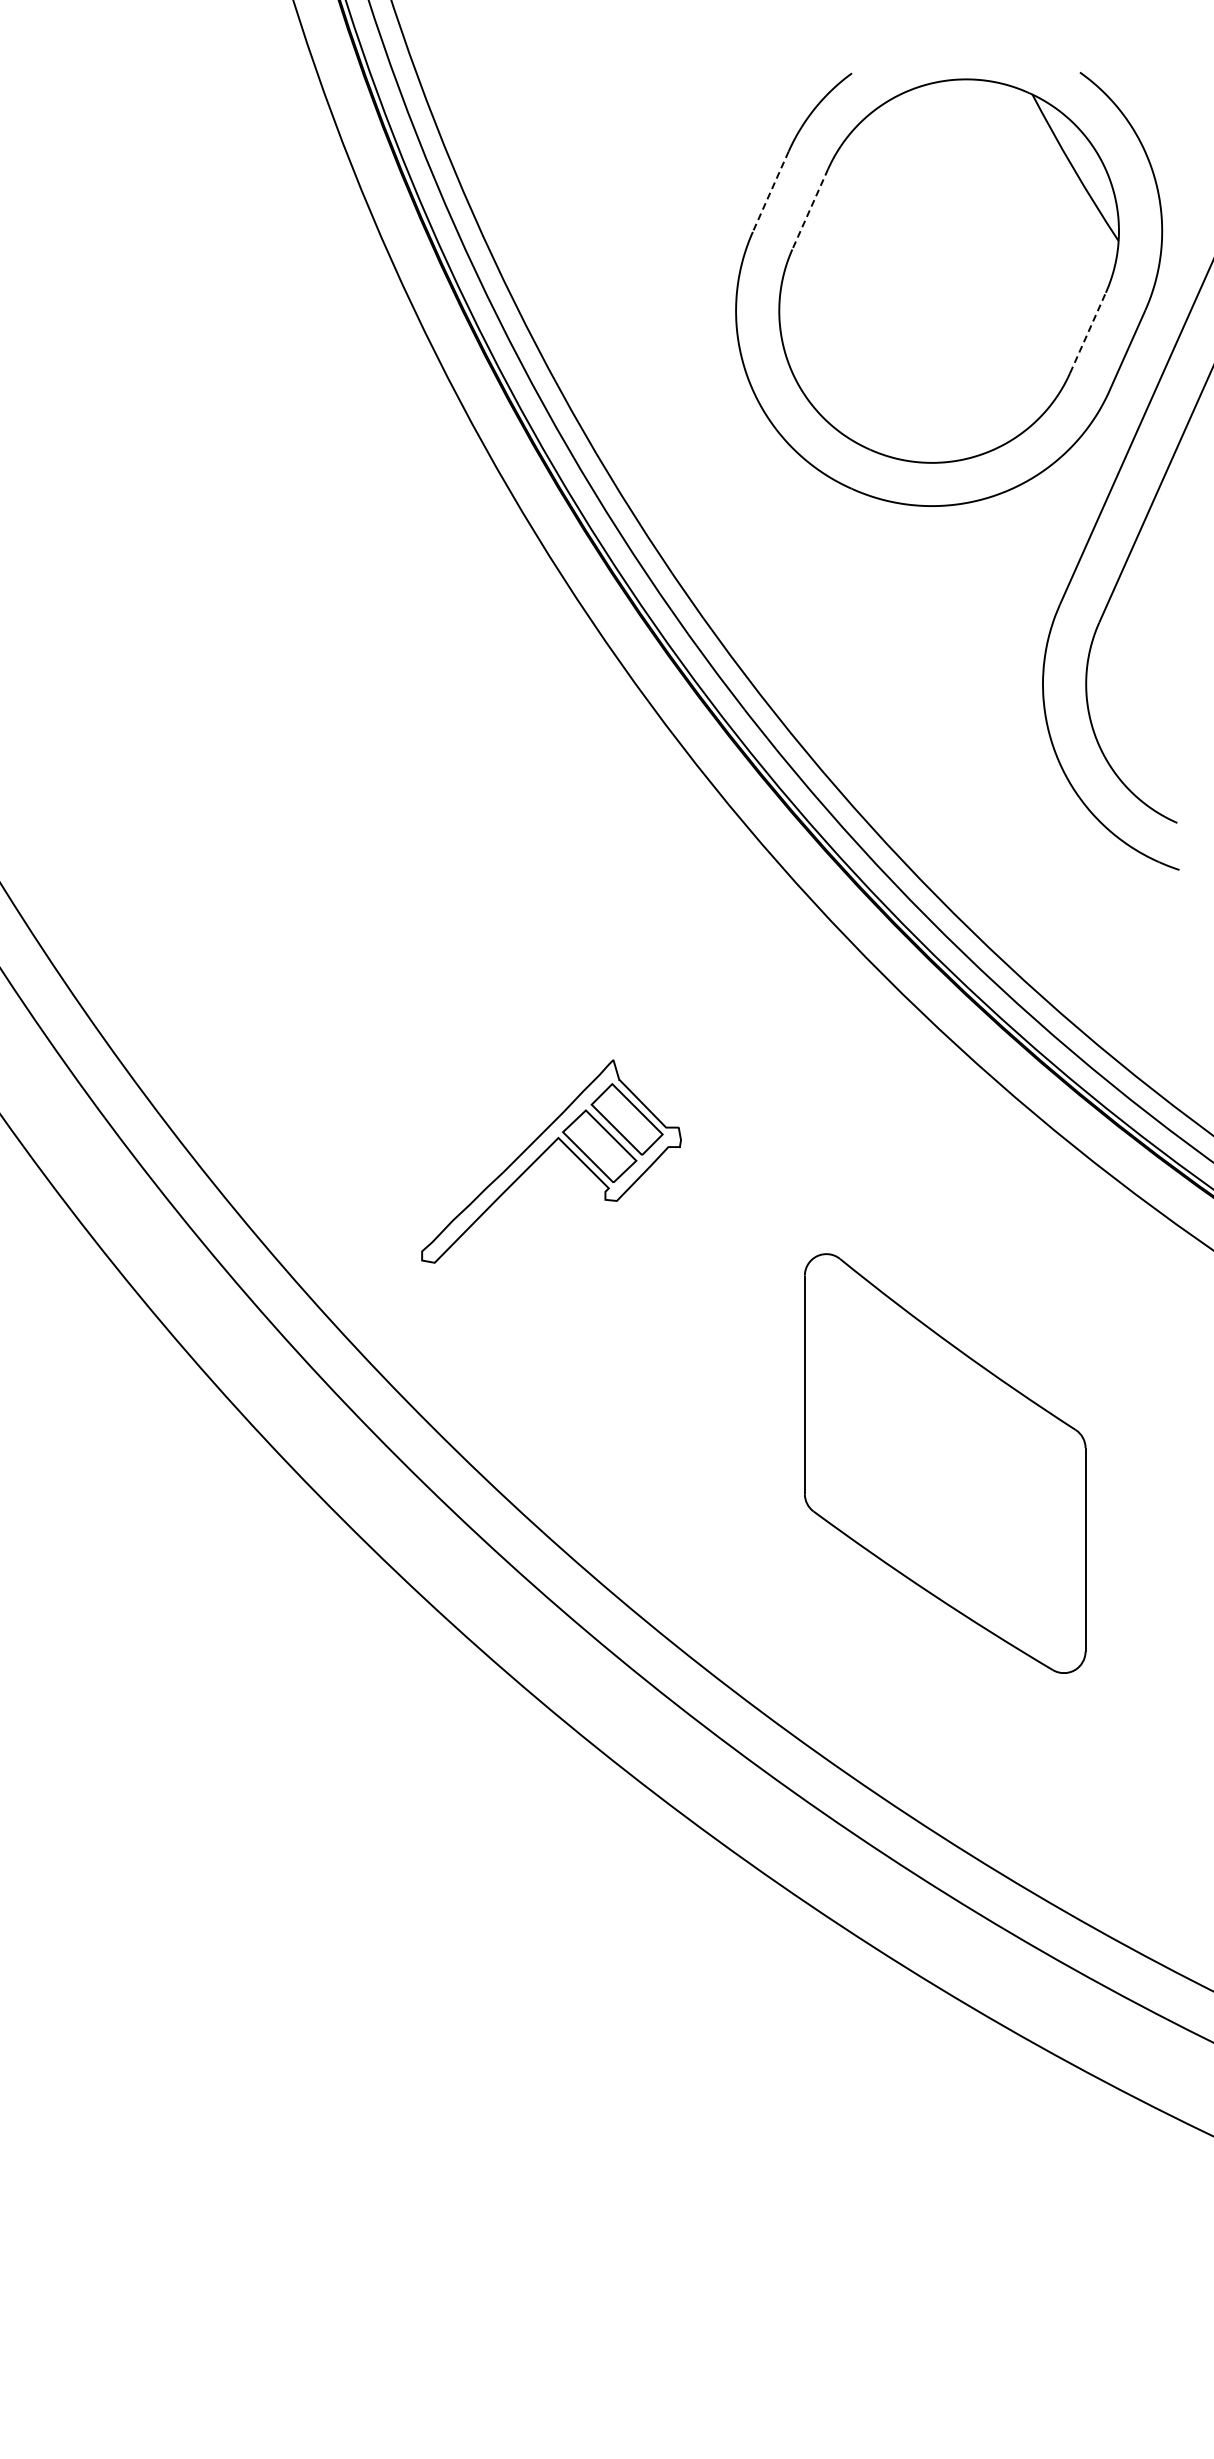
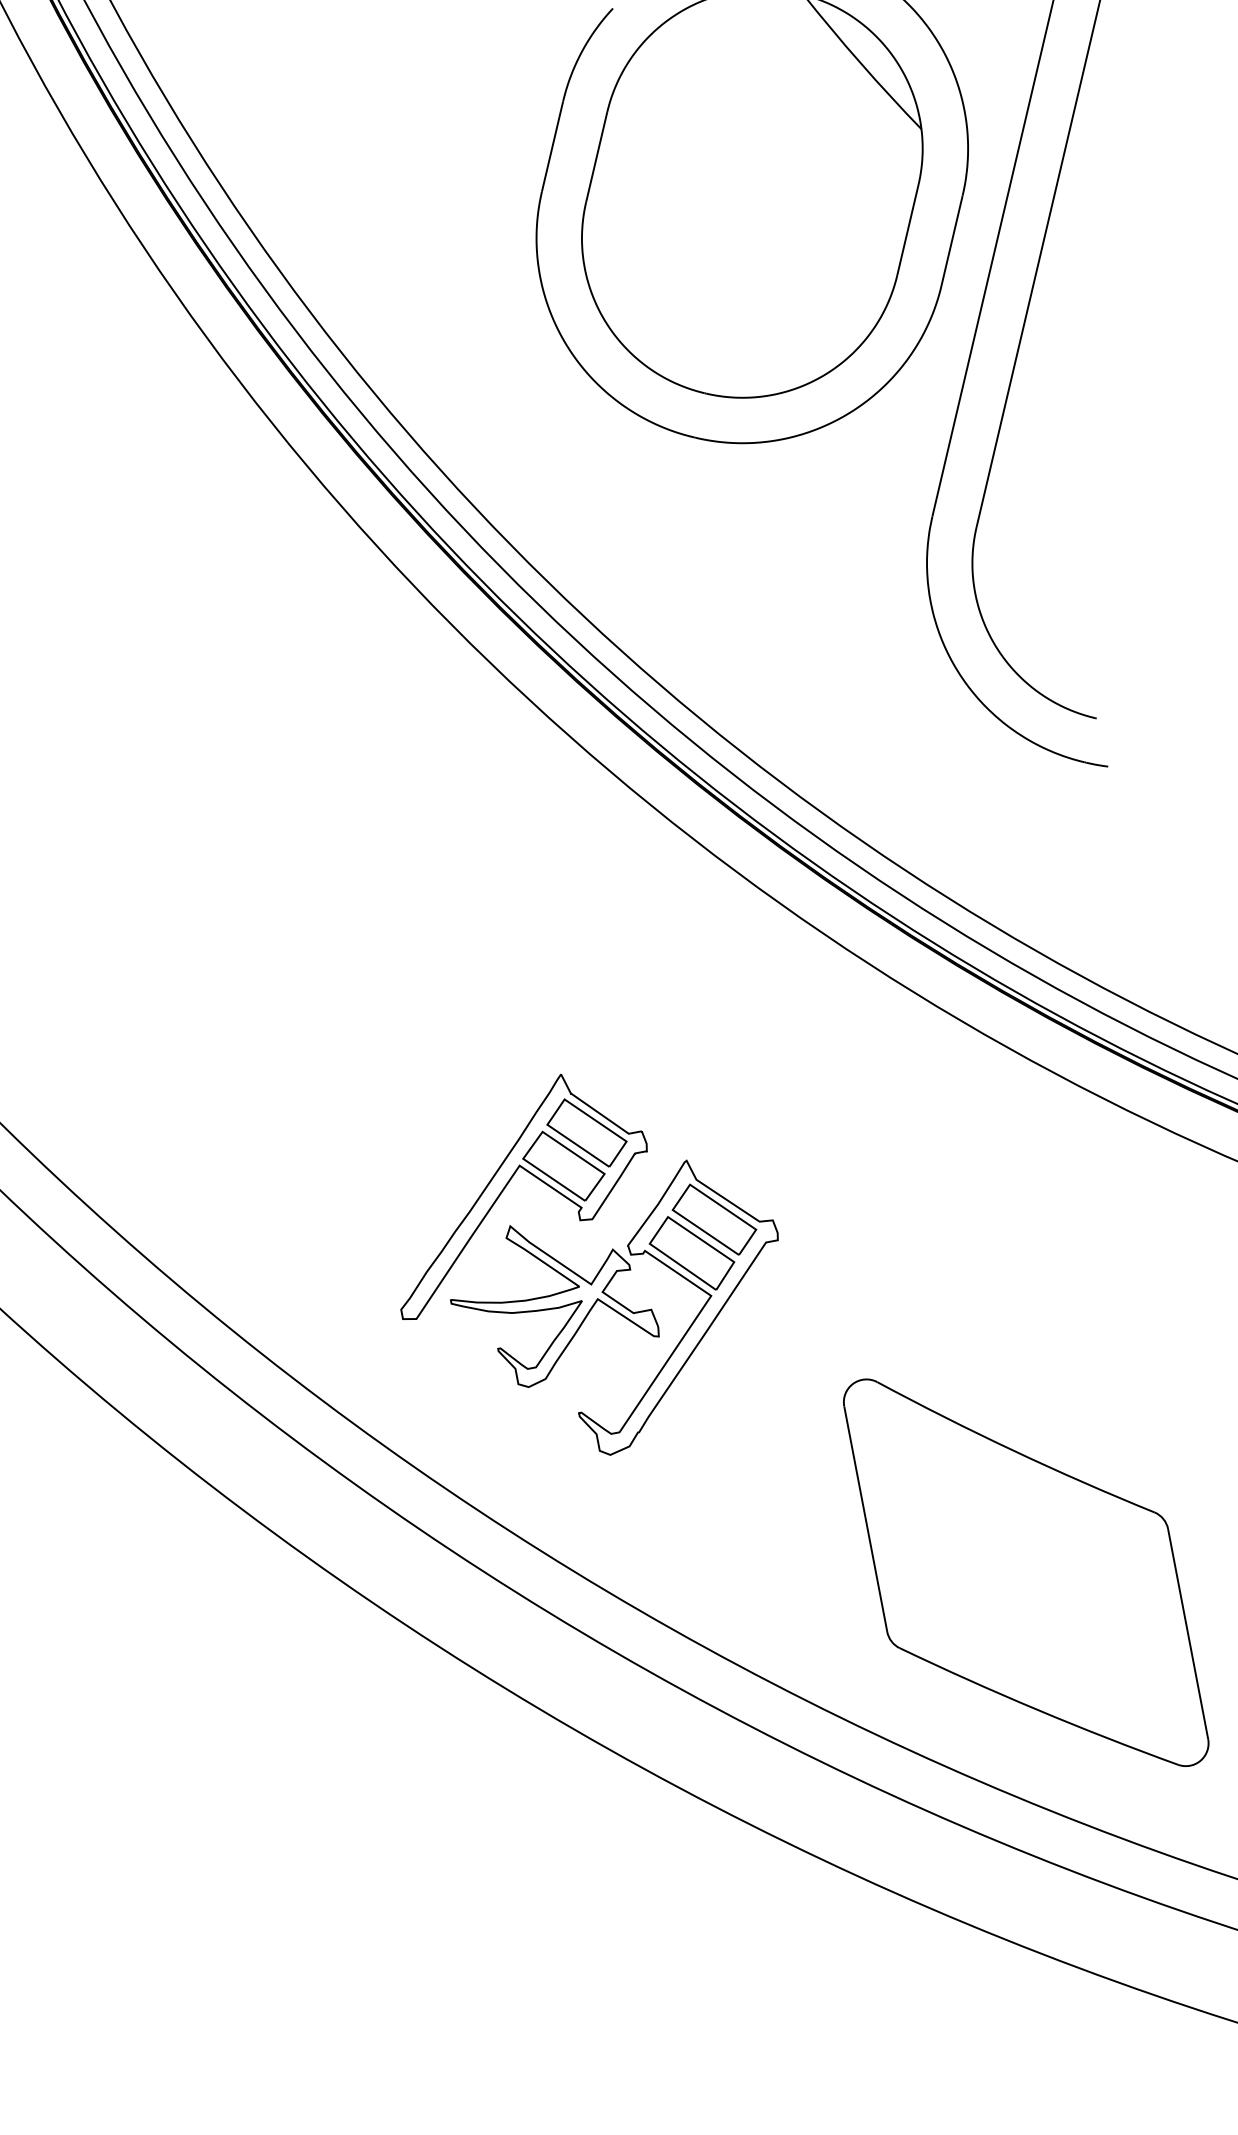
line: (770, 192) -> (552, 147), dashed -> solid
line: (810, 209) -> (597, 157), dashed -> solid
line: (1088, 332) -> (908, 229), dashed -> solid
part: (628, 1293) -> (622, 1312), added
part: (945, 1463) -> (1026, 1572), moved

